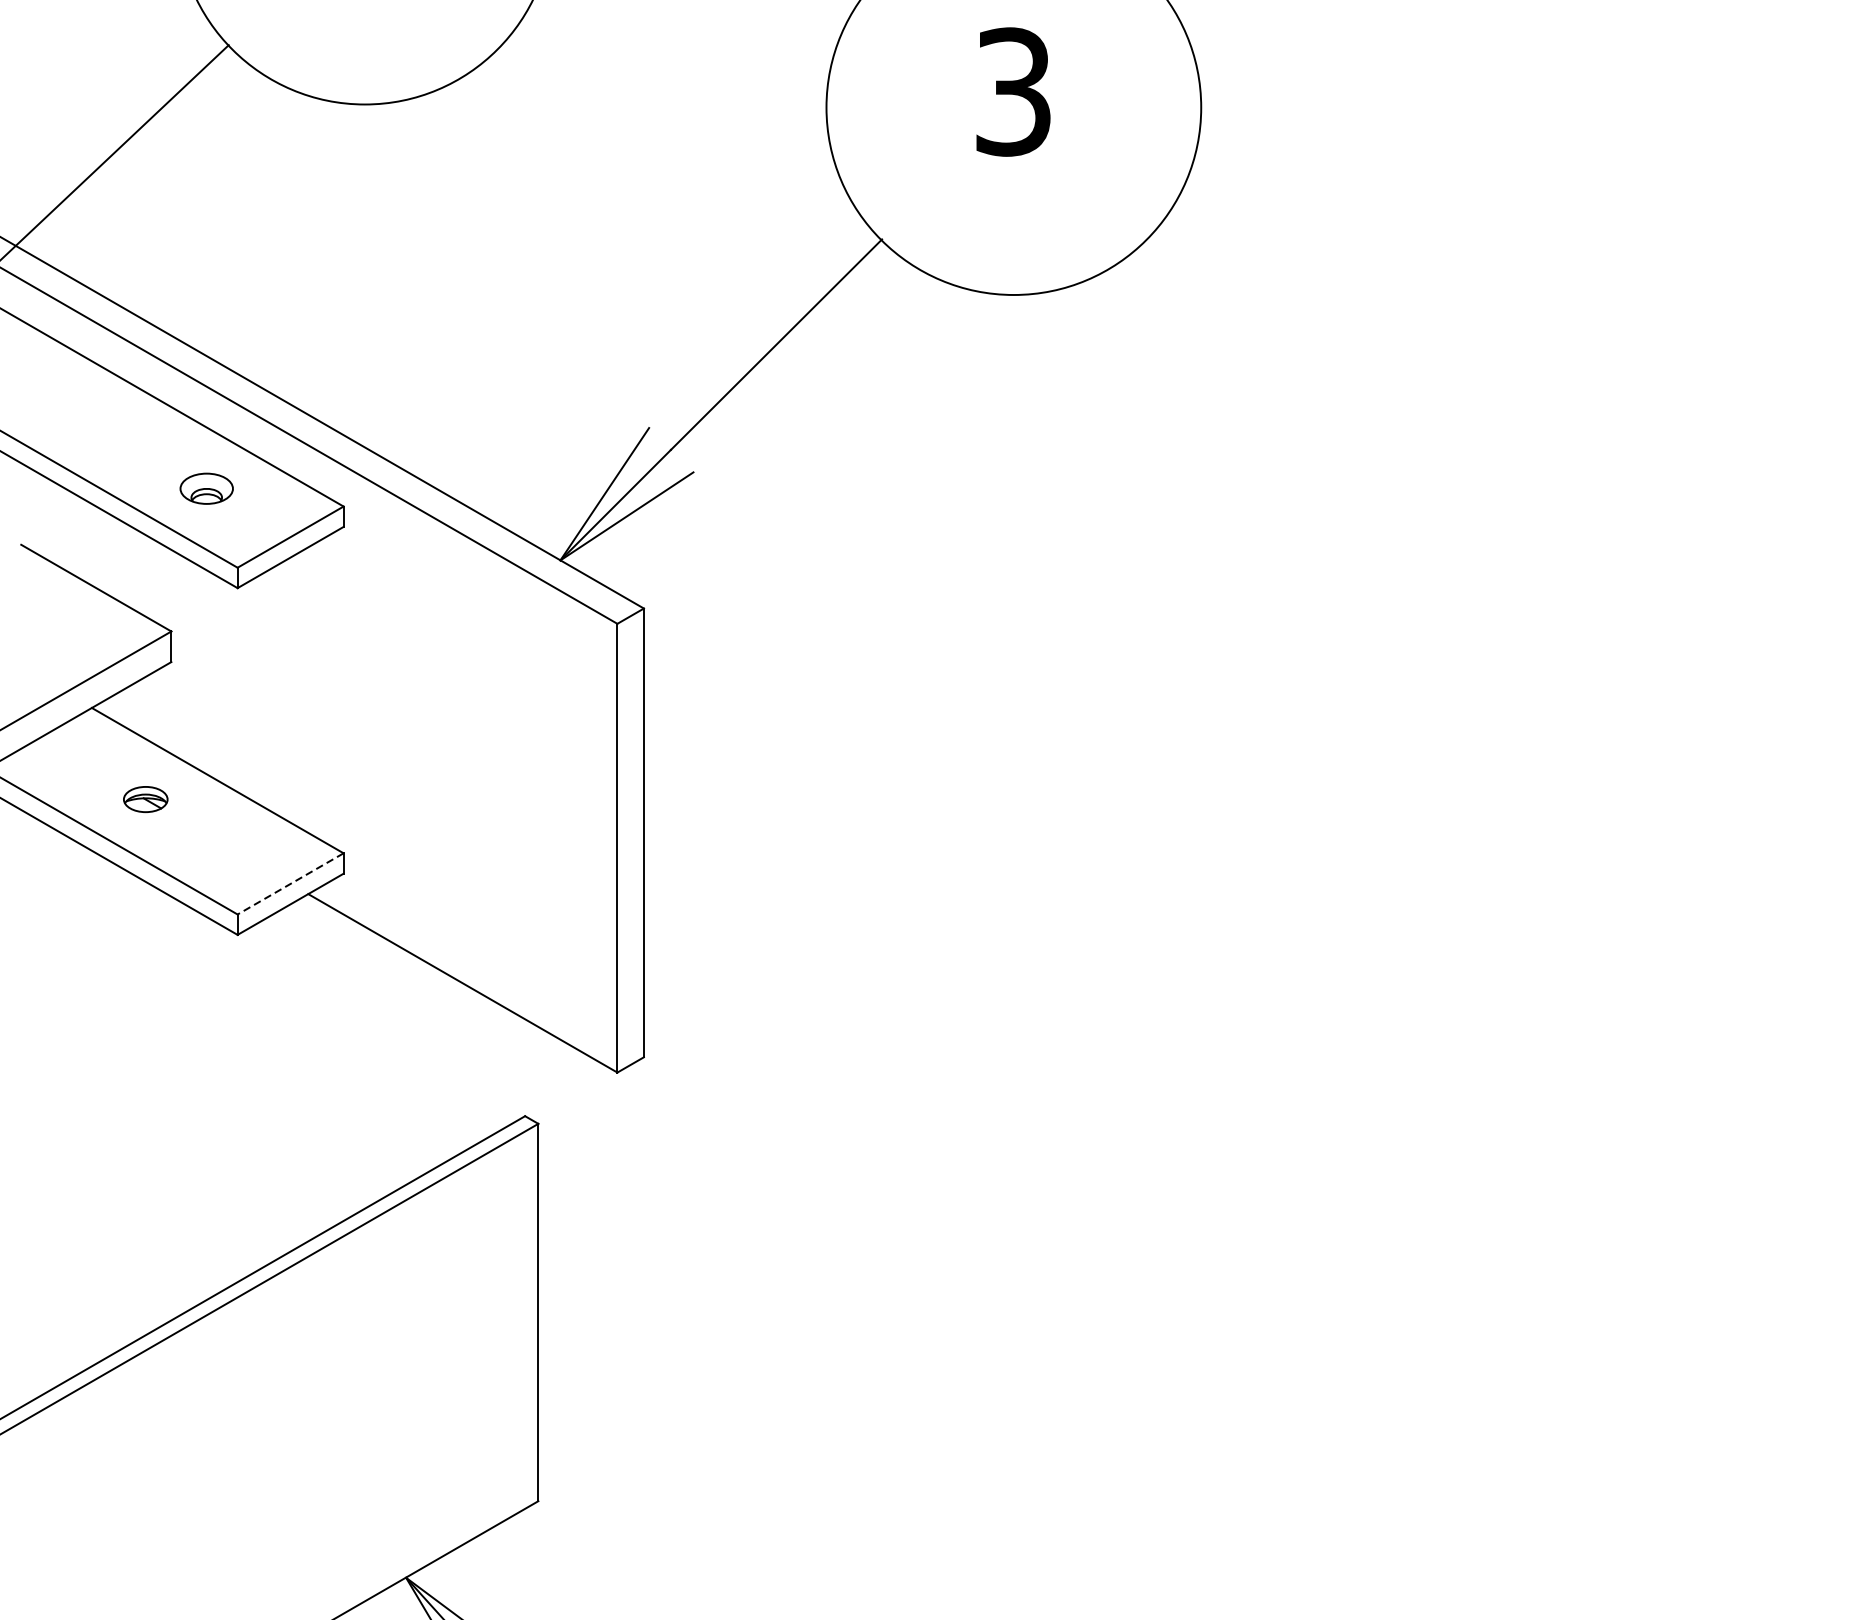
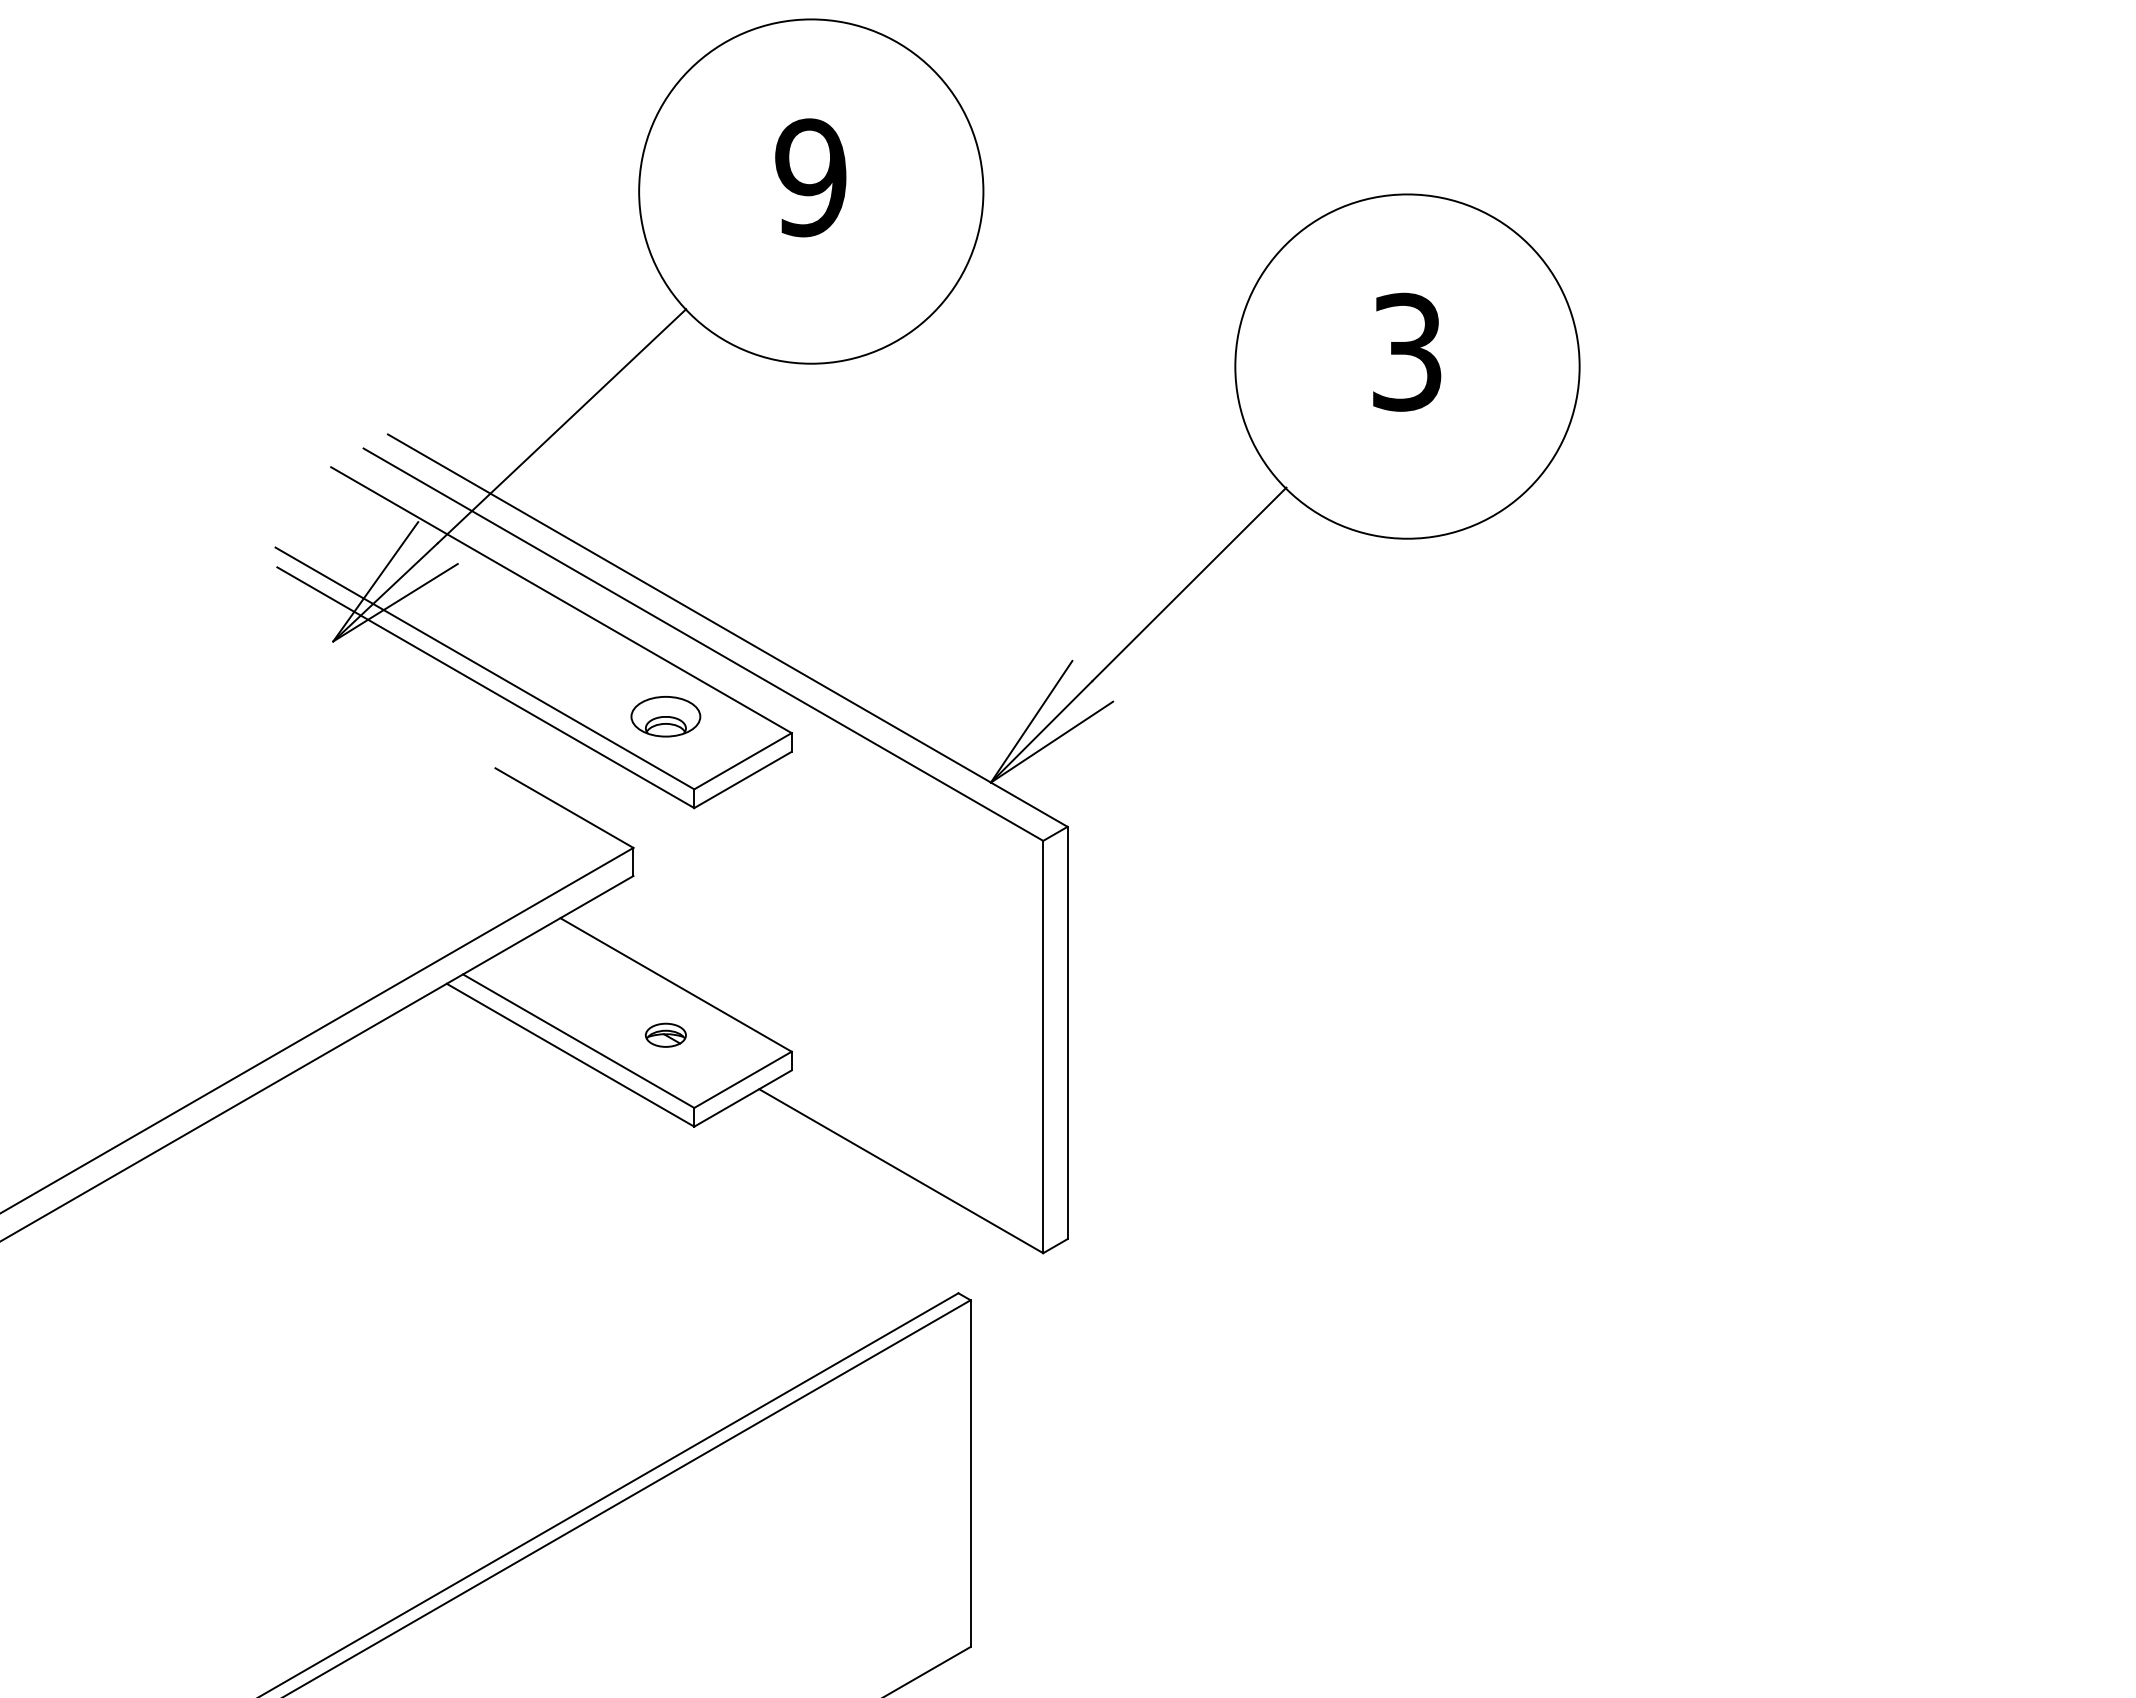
part: (206, 488) -> (665, 716), size x1.43
part: (145, 798) -> (665, 1034), moved
line: (290, 884) -> (742, 1080), dashed -> solid

